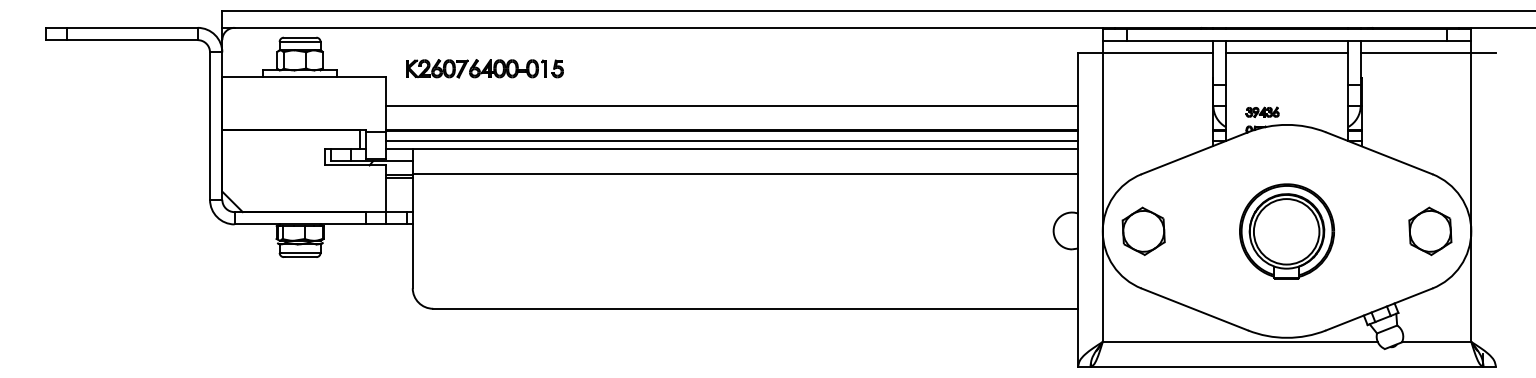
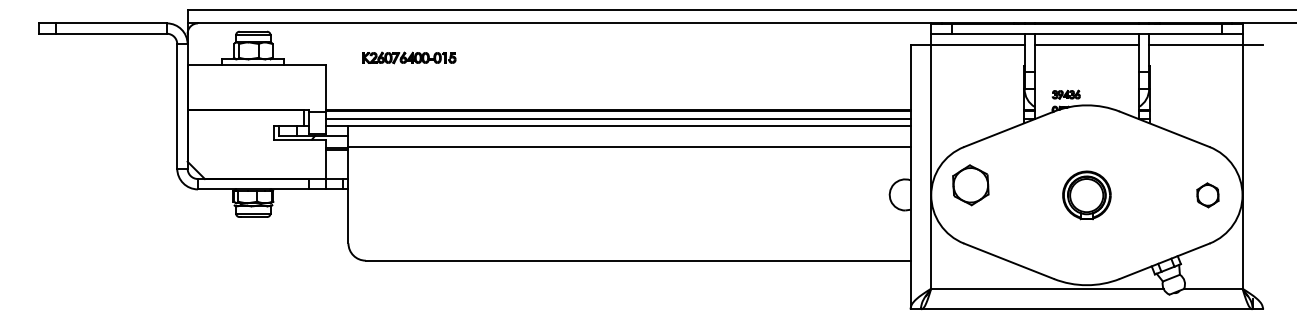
part: (485, 68) -> (409, 57), size x0.7
line: (731, 106) -> (617, 89), removed
part: (1143, 231) -> (970, 185), moved
part: (1286, 231) -> (1086, 195), size x0.6
part: (1429, 231) -> (1207, 195), size x0.6

